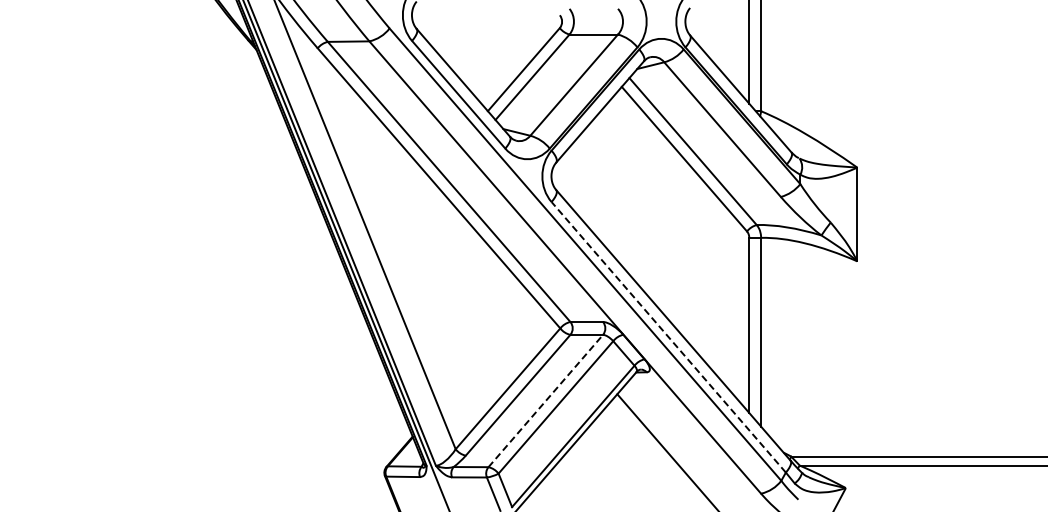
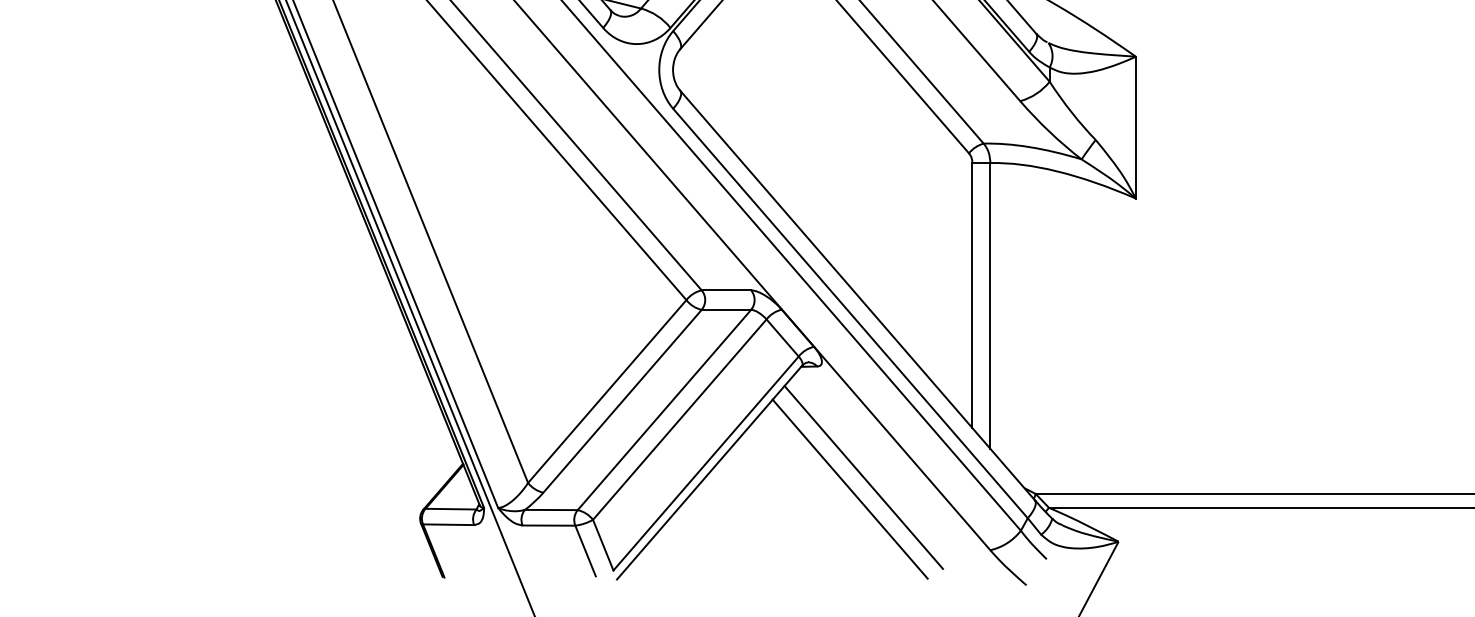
line: (668, 337) -> (850, 313), dashed -> solid
line: (545, 401) -> (664, 410), dashed -> solid
line: (677, 445) -> (863, 477), added

